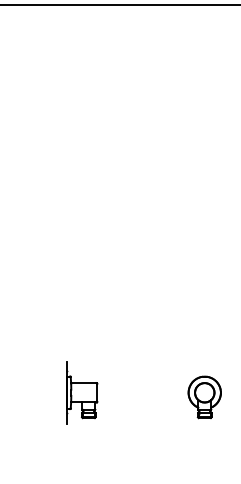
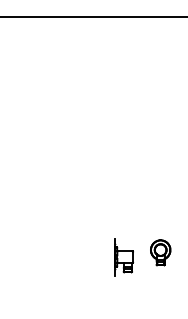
part: (83, 393) -> (124, 257), moved

